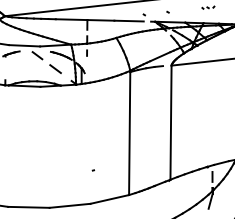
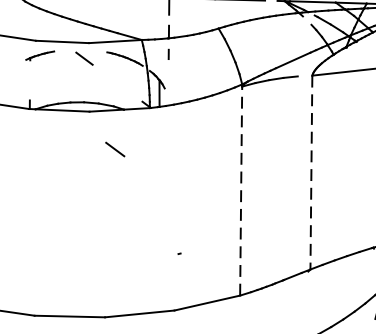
line: (55, 68) -> (115, 148), moved
line: (171, 123) -> (312, 174), solid -> dashed
line: (129, 133) -> (240, 190), solid -> dashed

